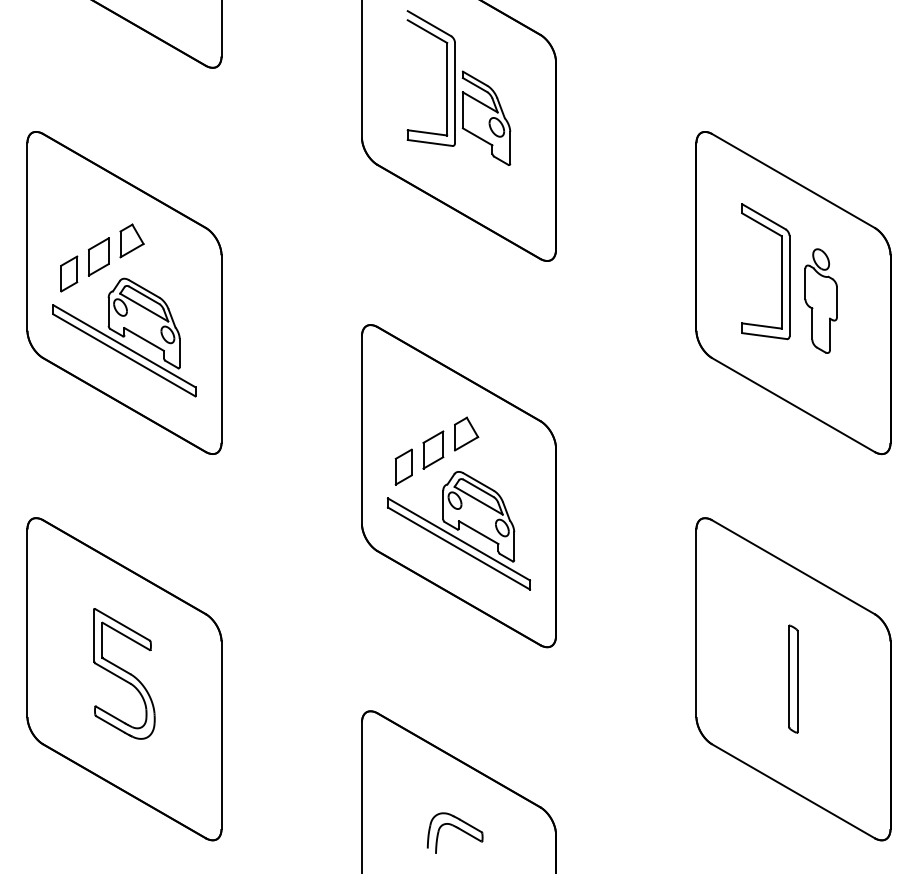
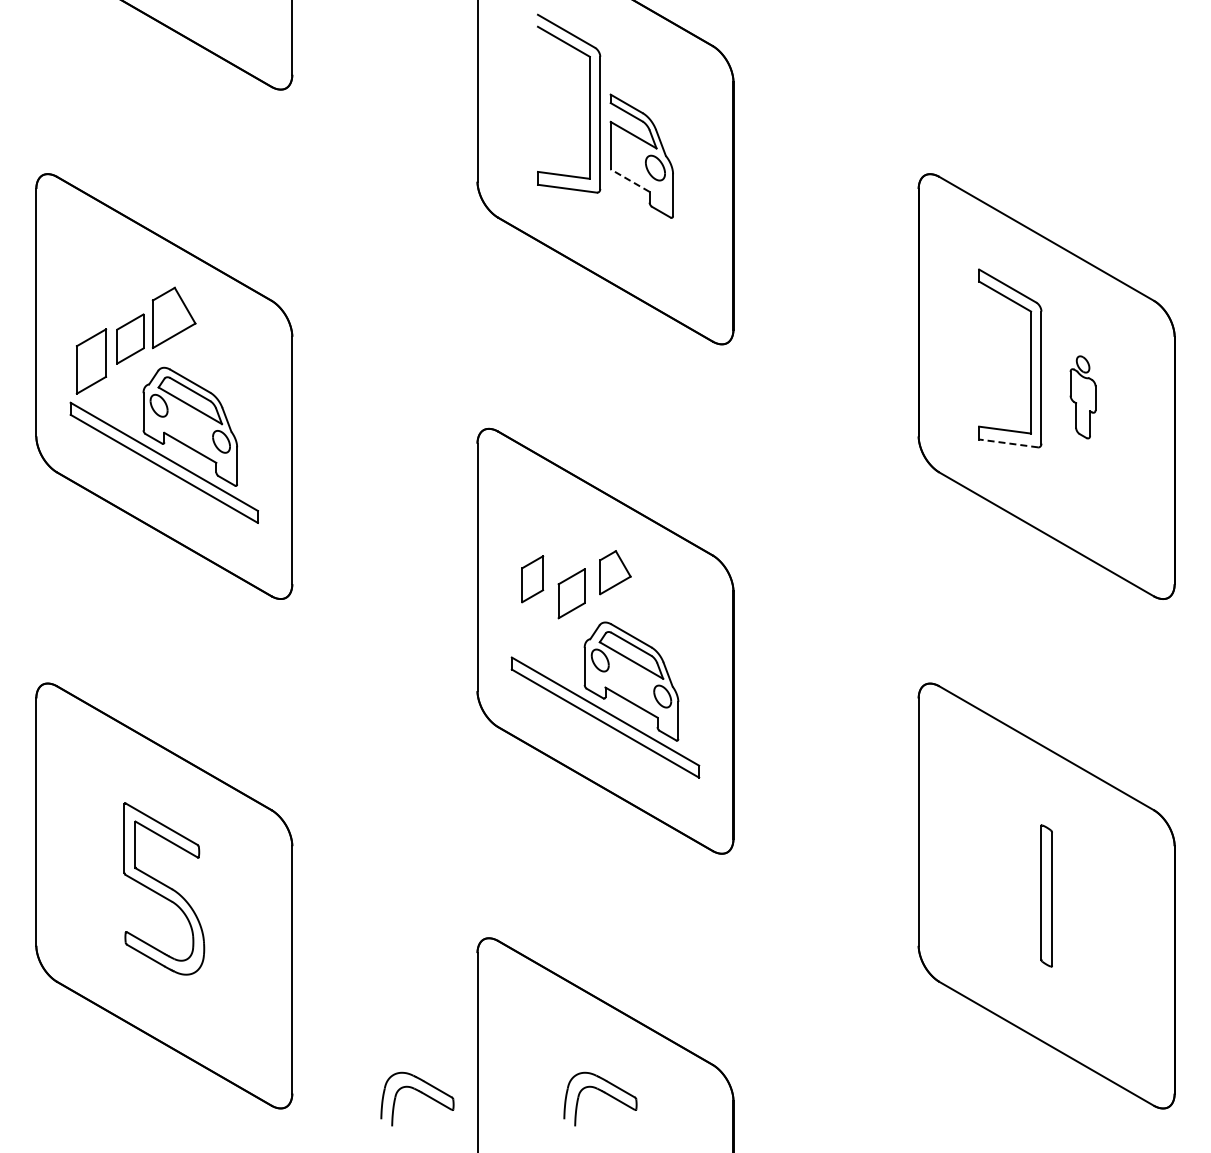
line: (477, 136) -> (629, 180), solid -> dashed
part: (132, 240) -> (174, 317), size x1.4
part: (69, 273) -> (91, 361), size x1.4
part: (820, 301) -> (1082, 397), size x0.6
line: (764, 336) -> (1008, 443), solid -> dashed
part: (403, 467) -> (532, 579), moved
part: (317, 828) -> (419, 1092), added

